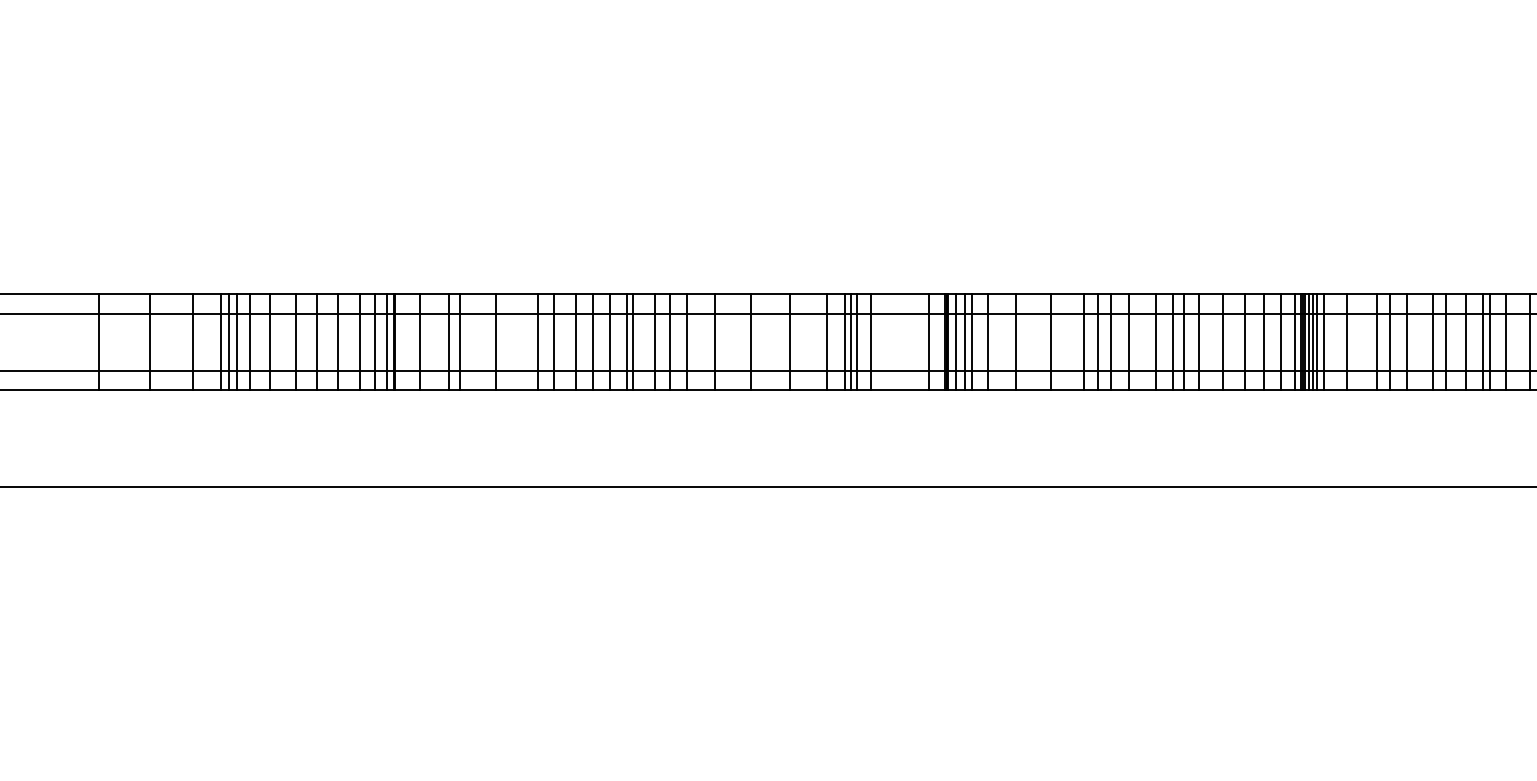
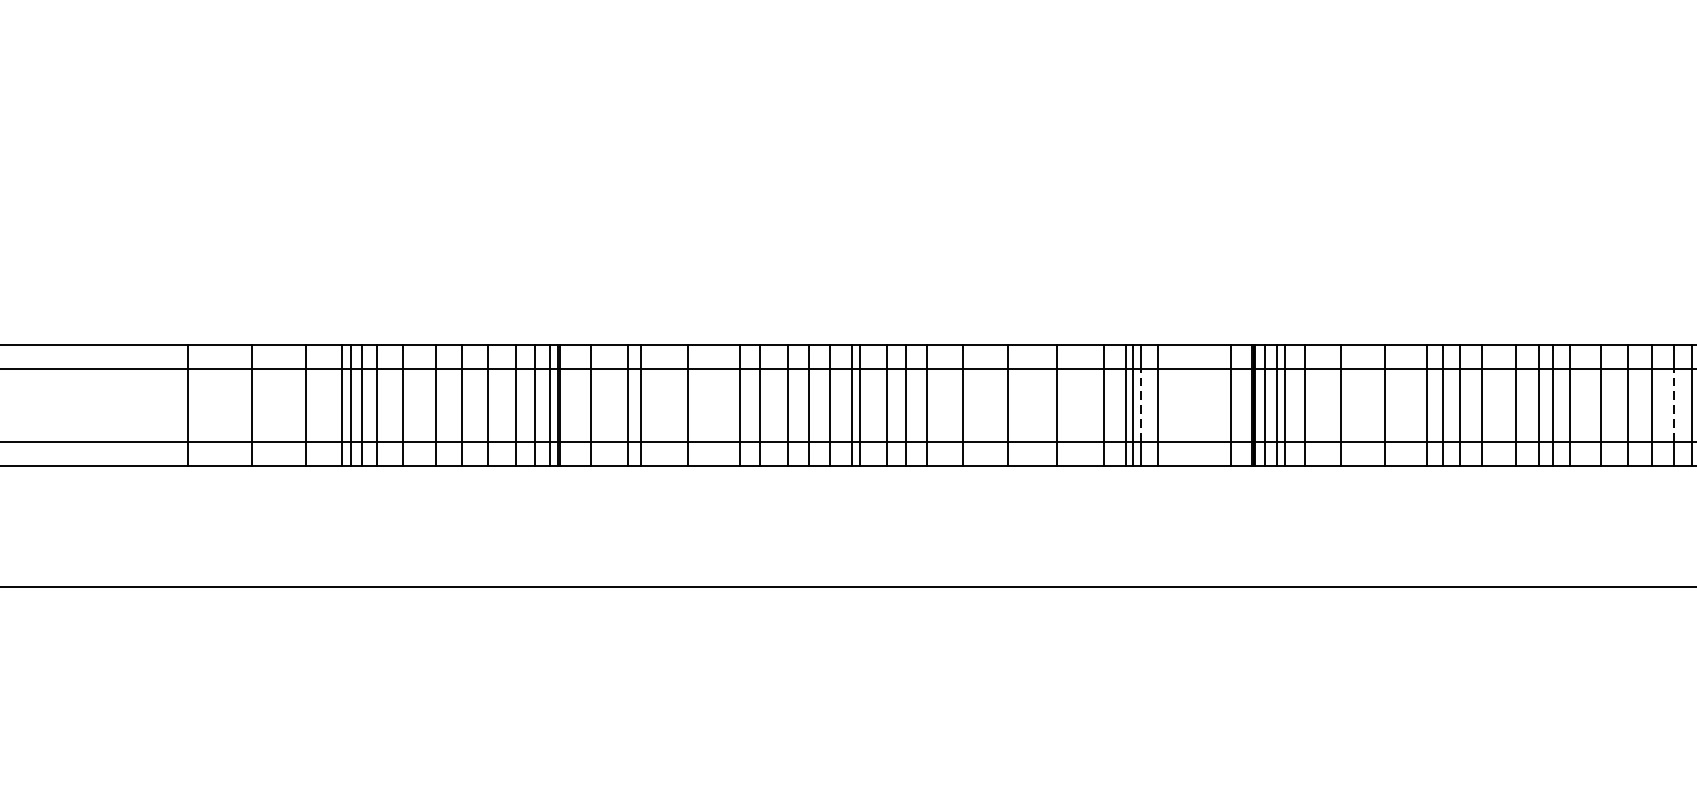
line: (856, 342) -> (1140, 405), solid -> dashed
line: (1281, 342) -> (1674, 405), solid -> dashed

